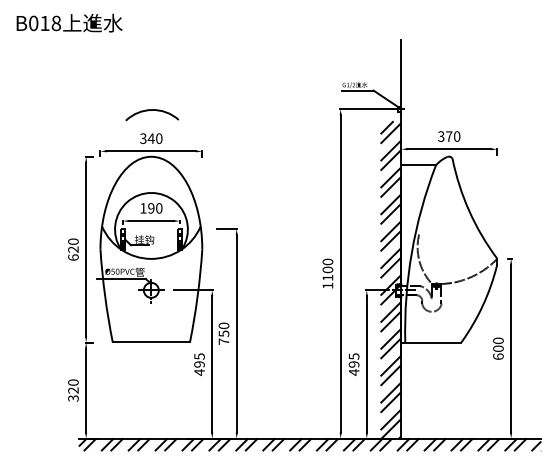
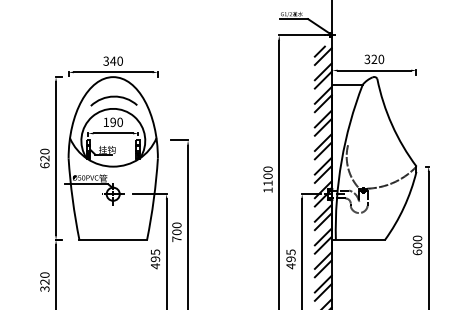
arc: (152, 110) -> (114, 97), moved
text: (449, 136) -> (374, 59), 370 -> 320
text: (223, 333) -> (176, 232), 750 -> 700

